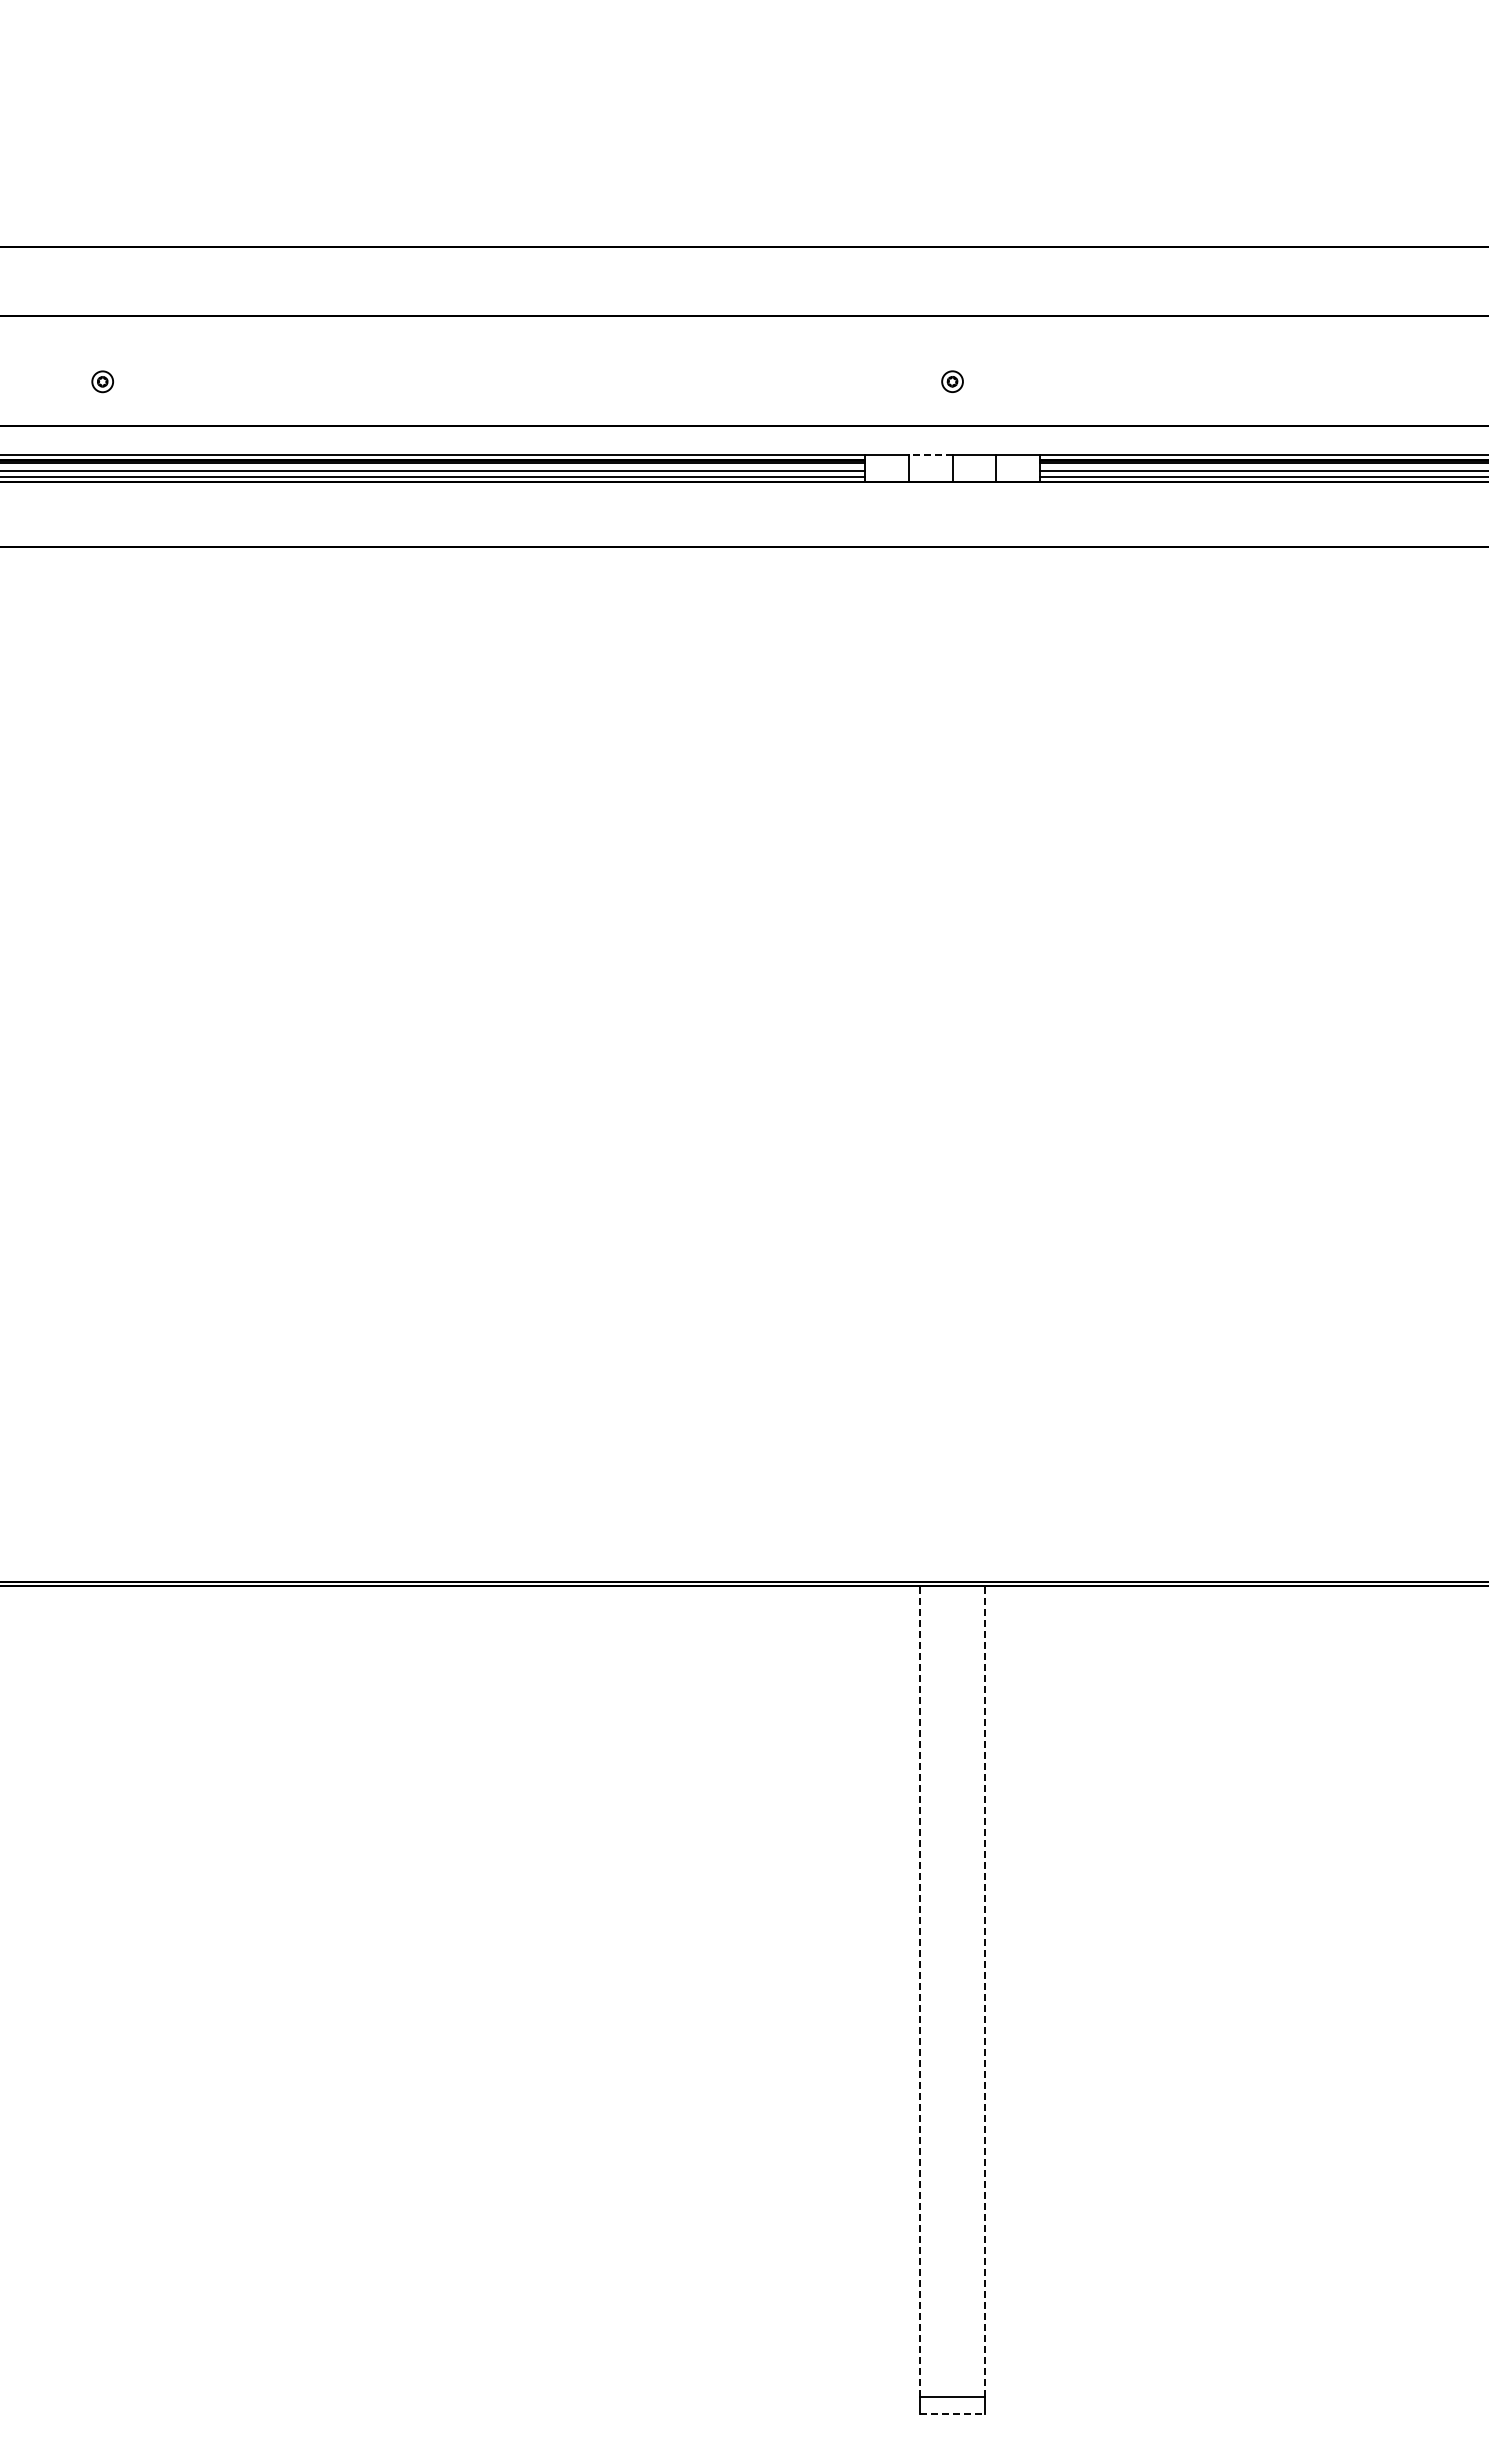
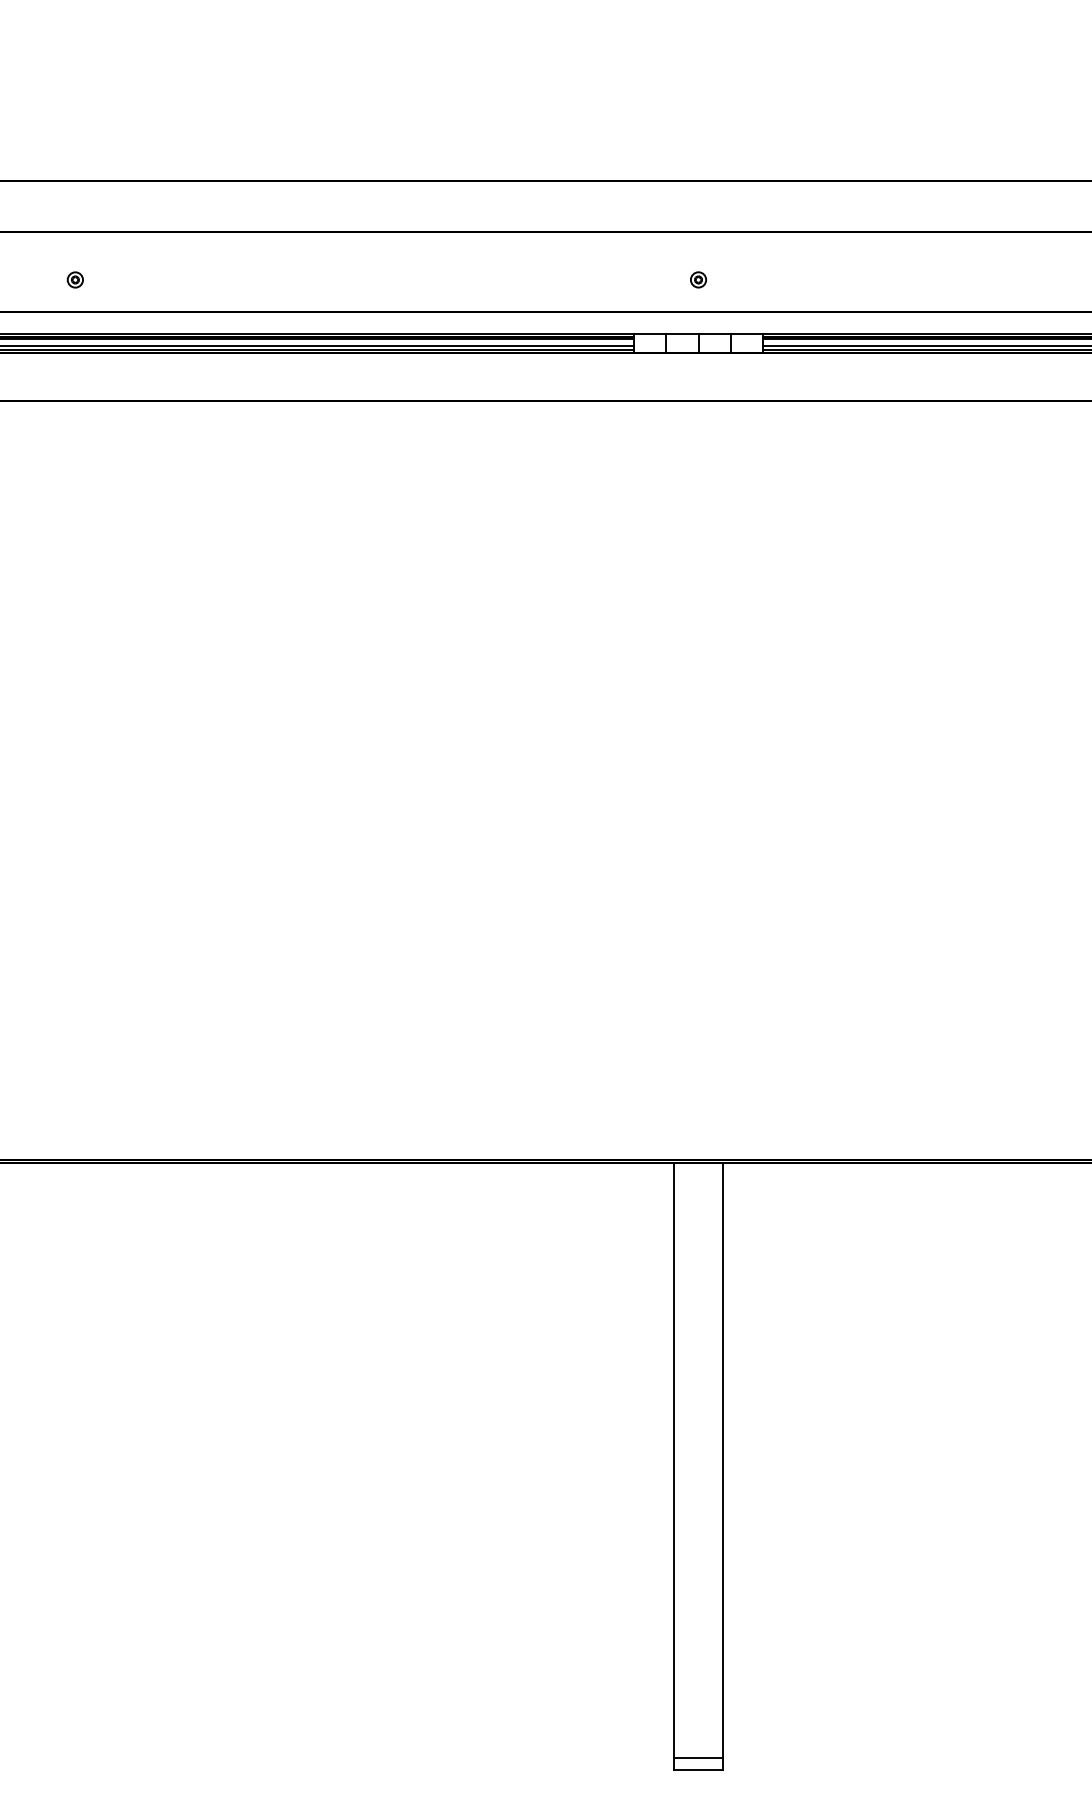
line: (930, 455) -> (682, 334), dashed -> solid
line: (919, 1991) -> (674, 1460), dashed -> solid
line: (985, 1991) -> (722, 1460), dashed -> solid
line: (952, 2413) -> (698, 1769), dashed -> solid

